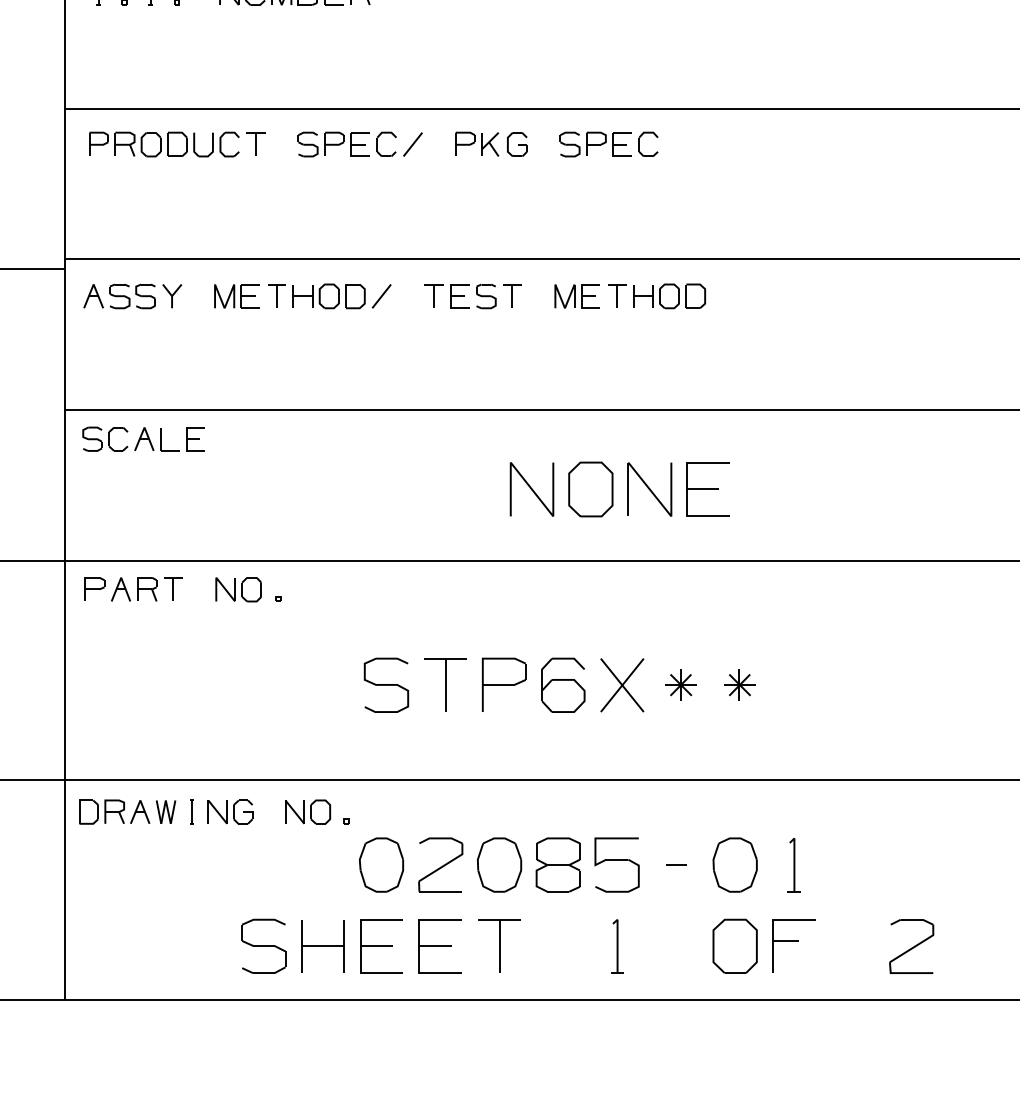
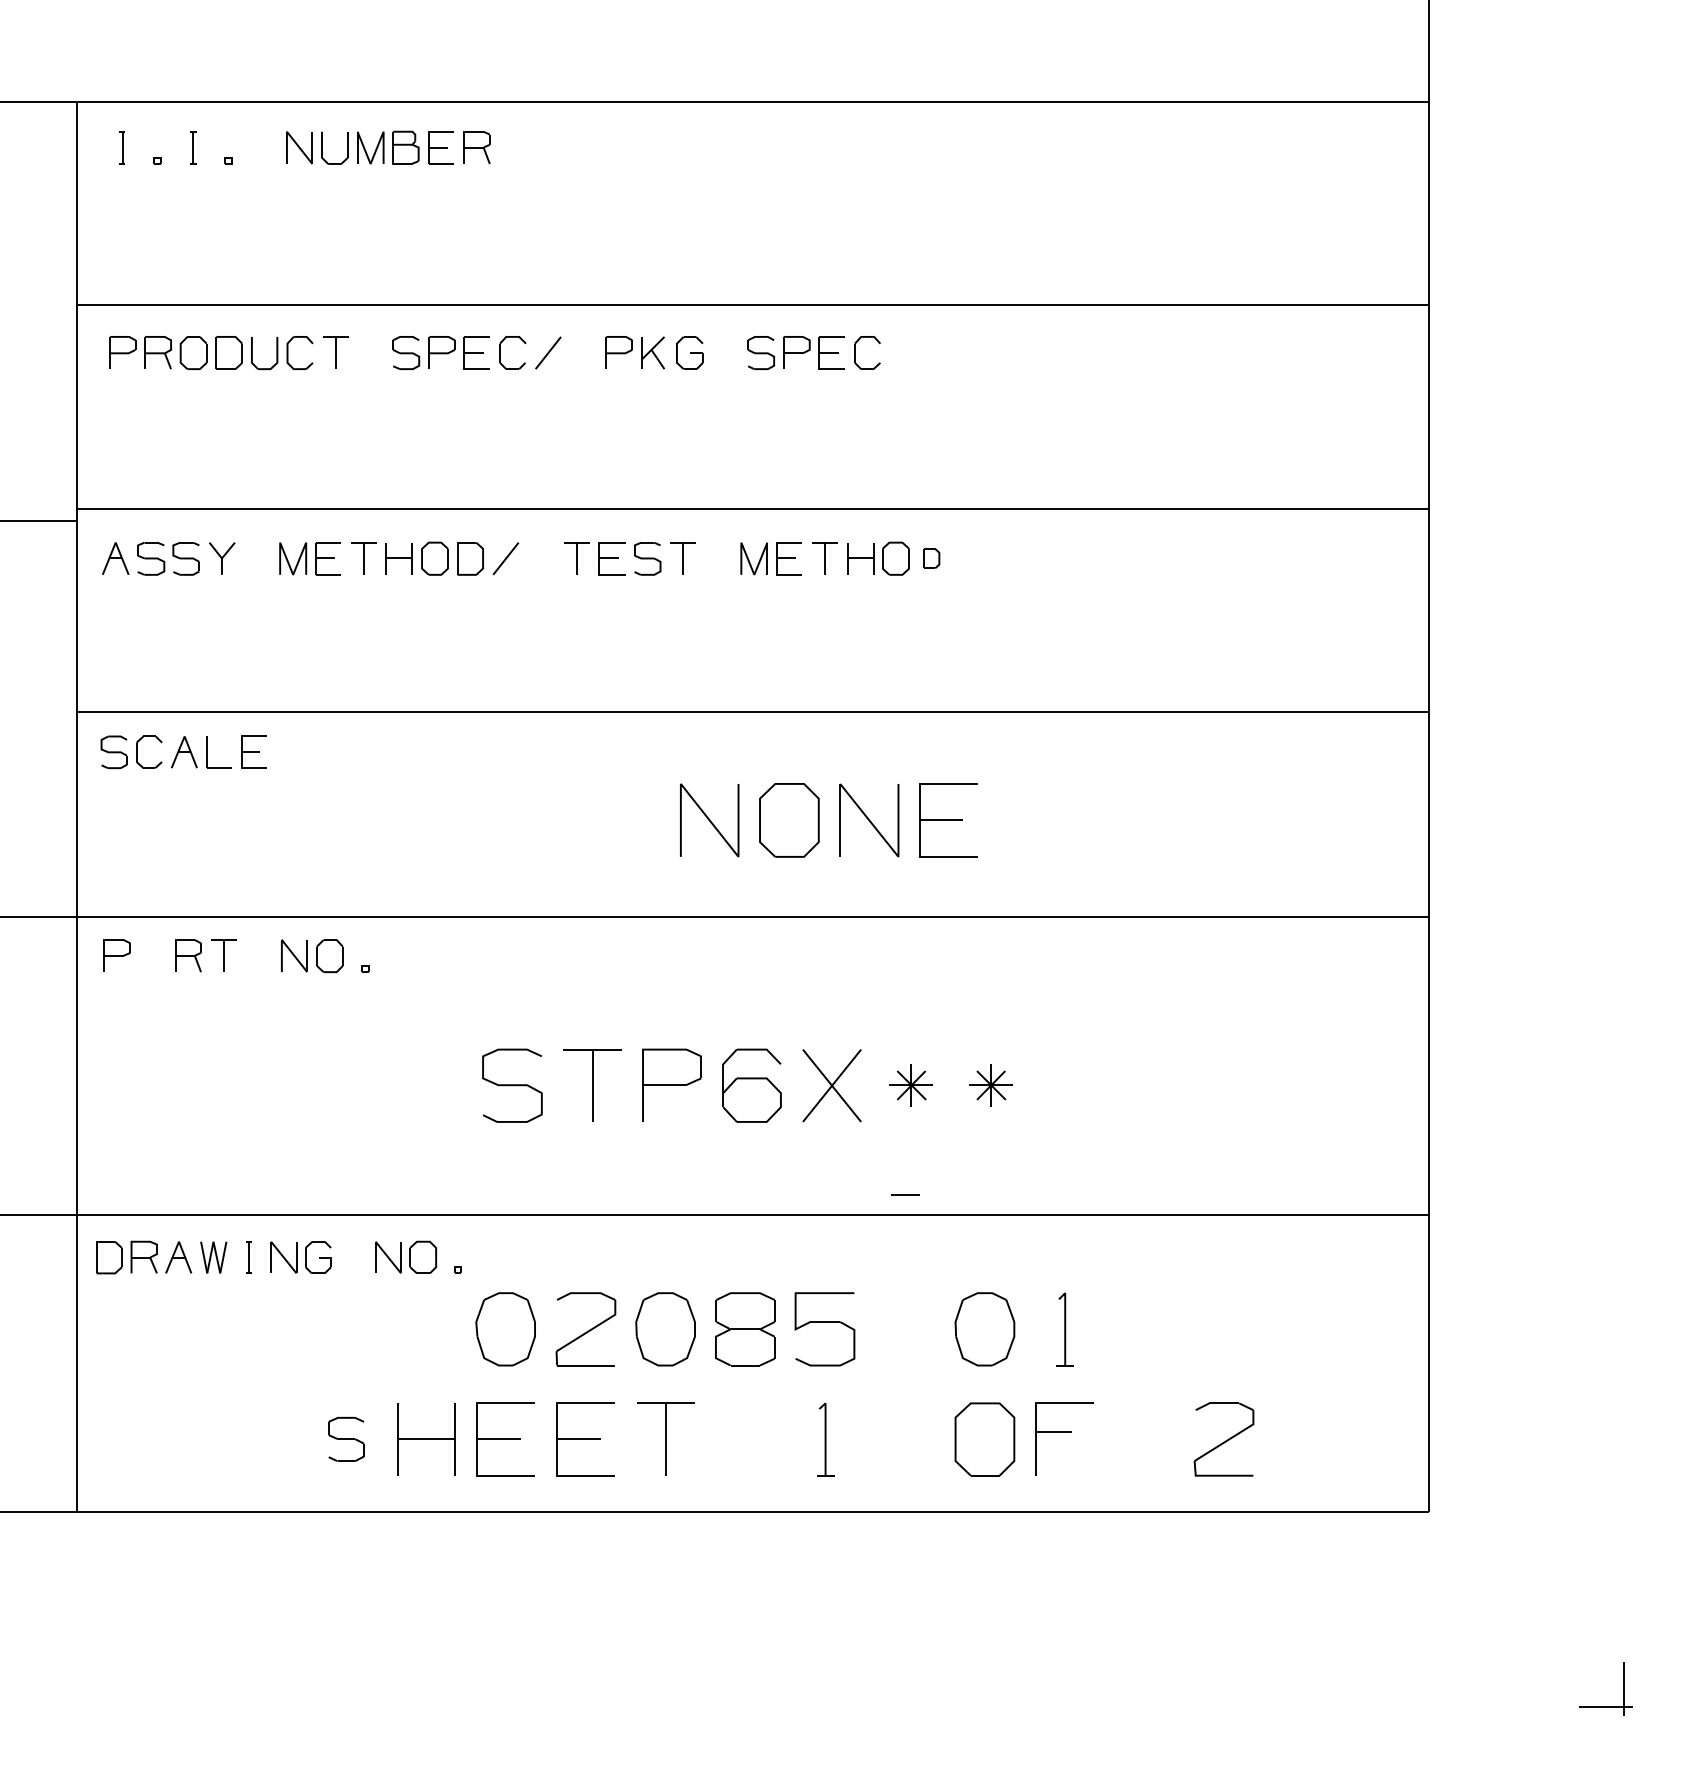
part: (695, 296) -> (931, 558), size x0.6
part: (120, 589) -> (152, 955), removed
line: (676, 864) -> (905, 1194), moved
part: (264, 946) -> (346, 1439), size x0.6

